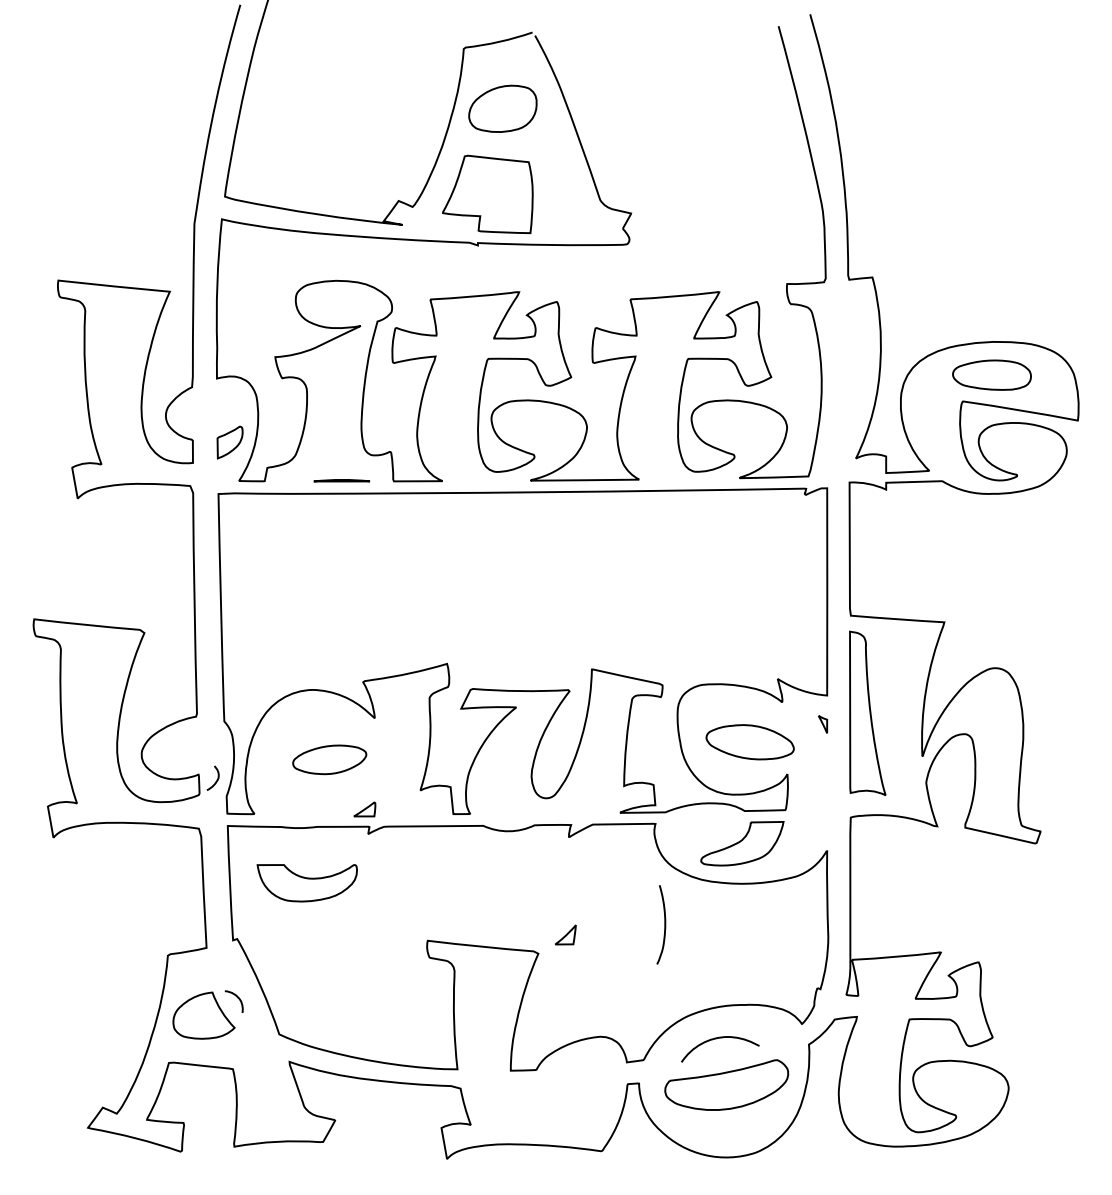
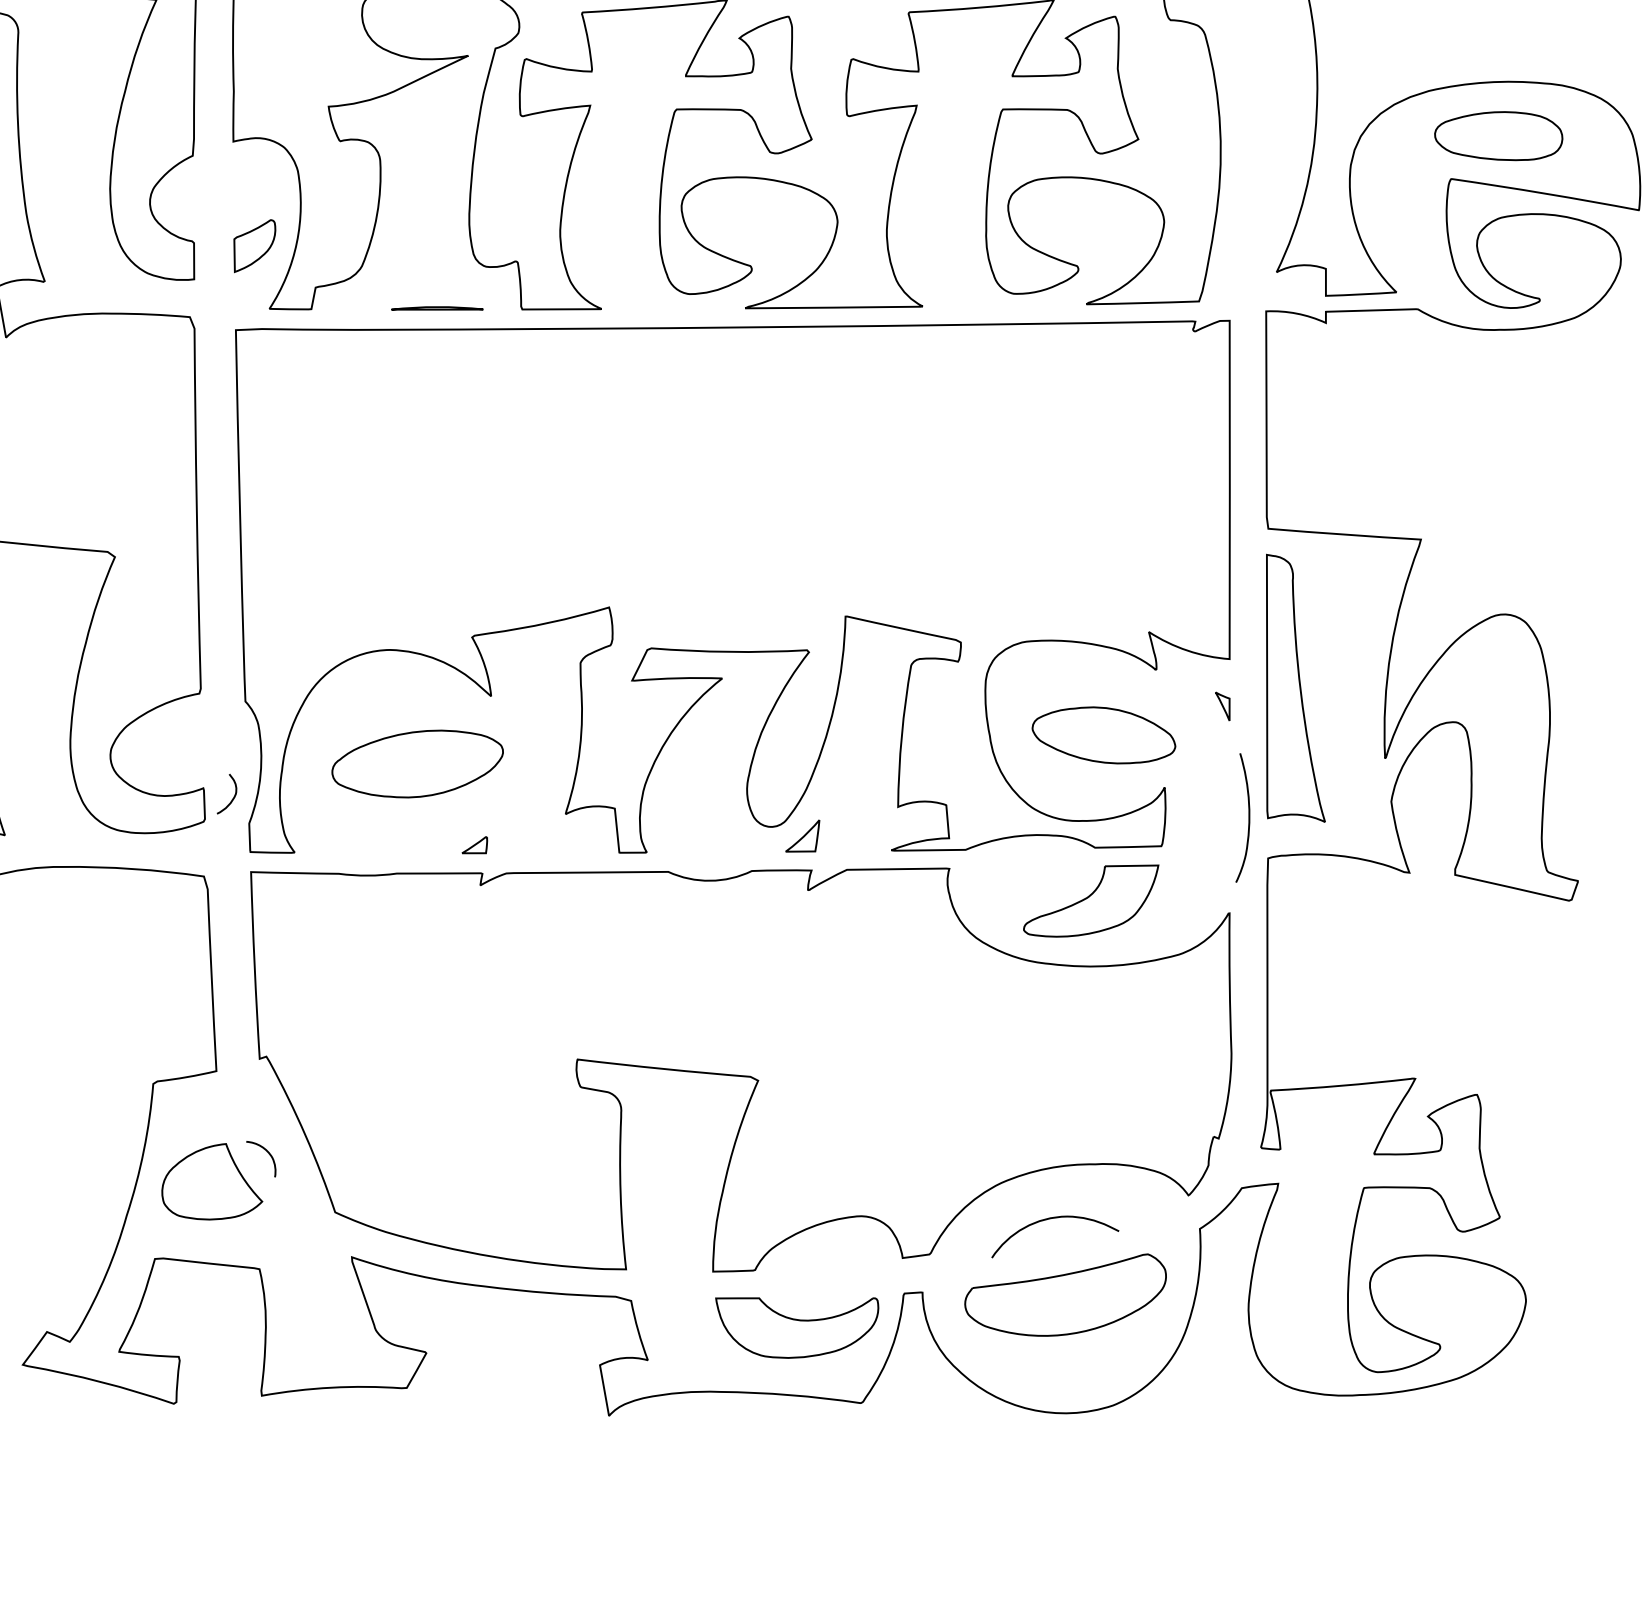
part: (329, 759) -> (417, 763), size x1.43
part: (364, 809) -> (474, 845), size x0.71
part: (306, 883) -> (795, 1328), moved
curve: (664, 924) -> (1248, 817), moved
part: (565, 934) -> (802, 835), moved

